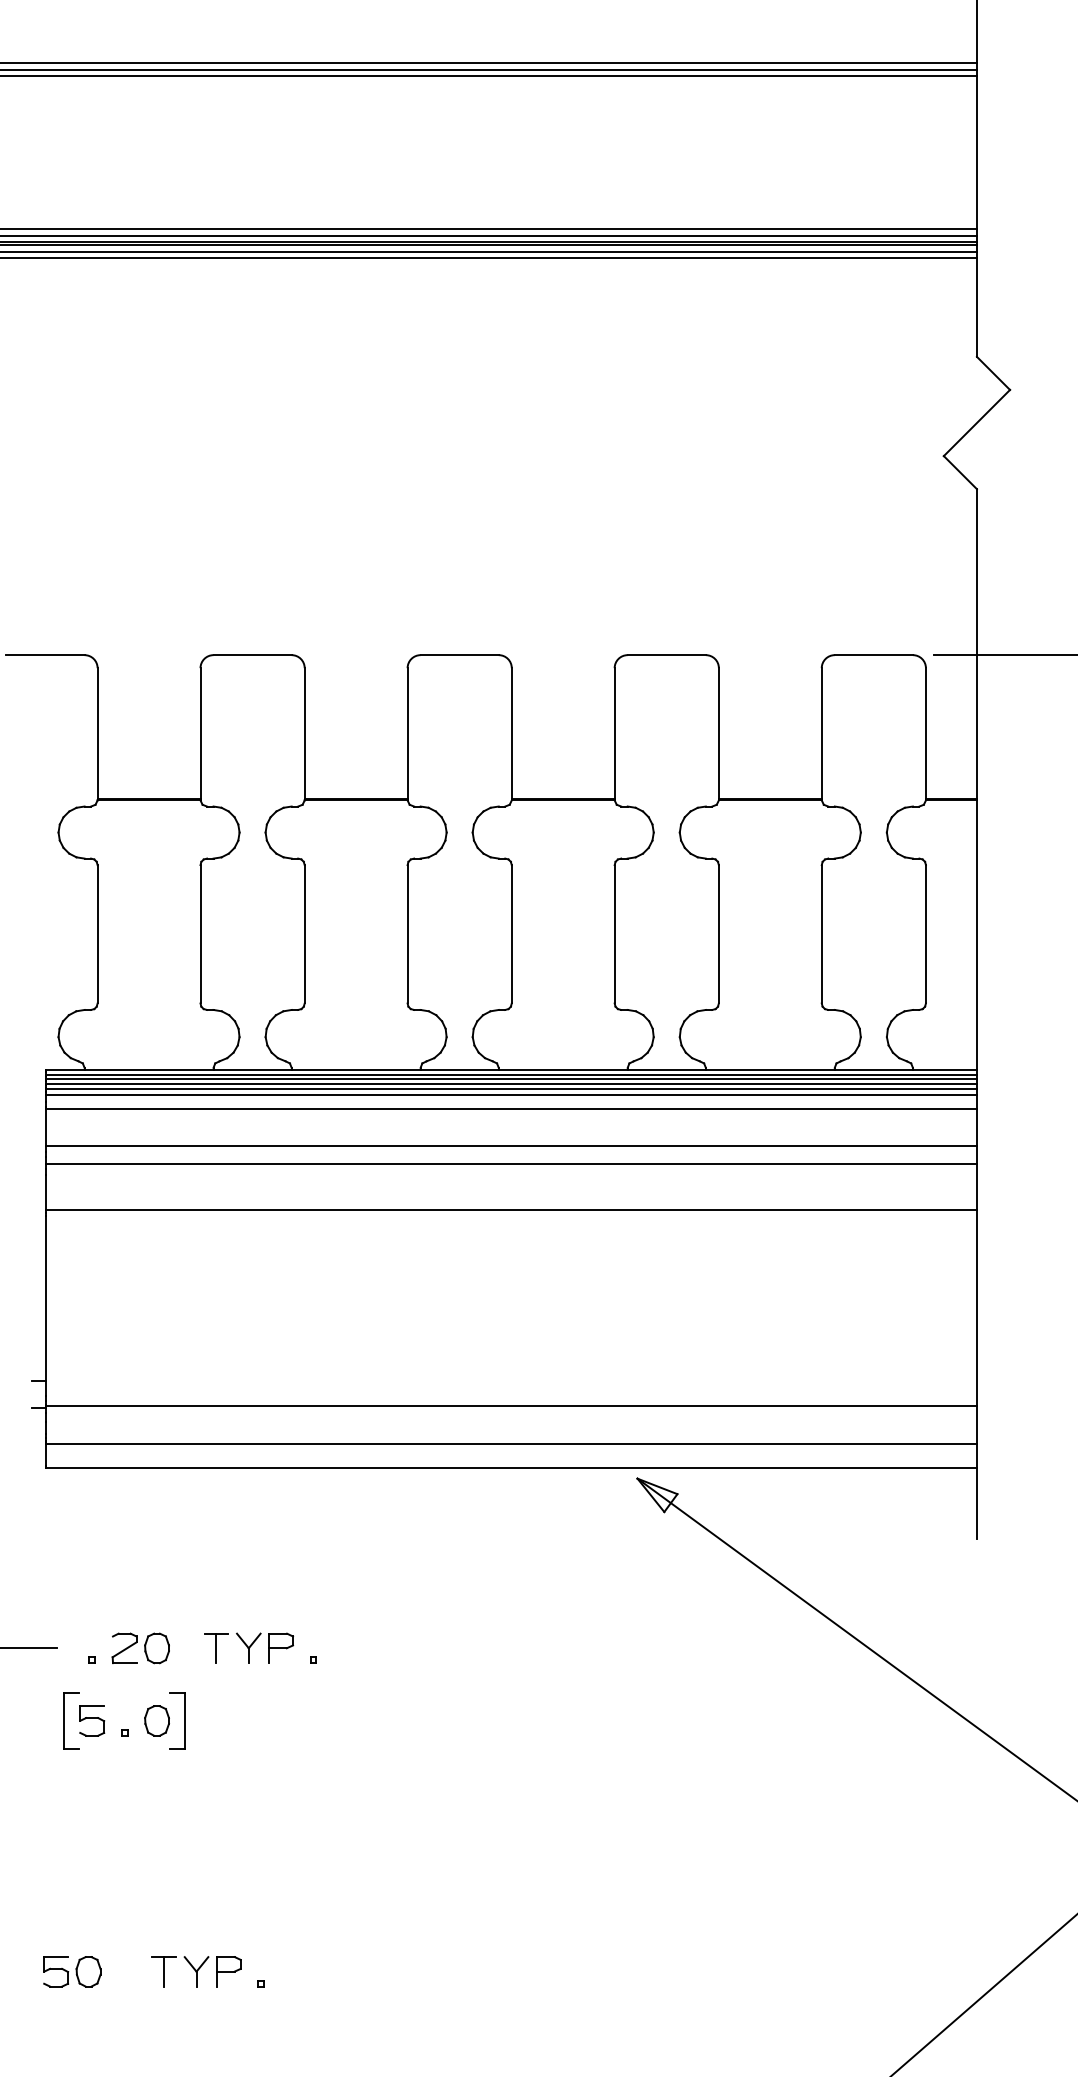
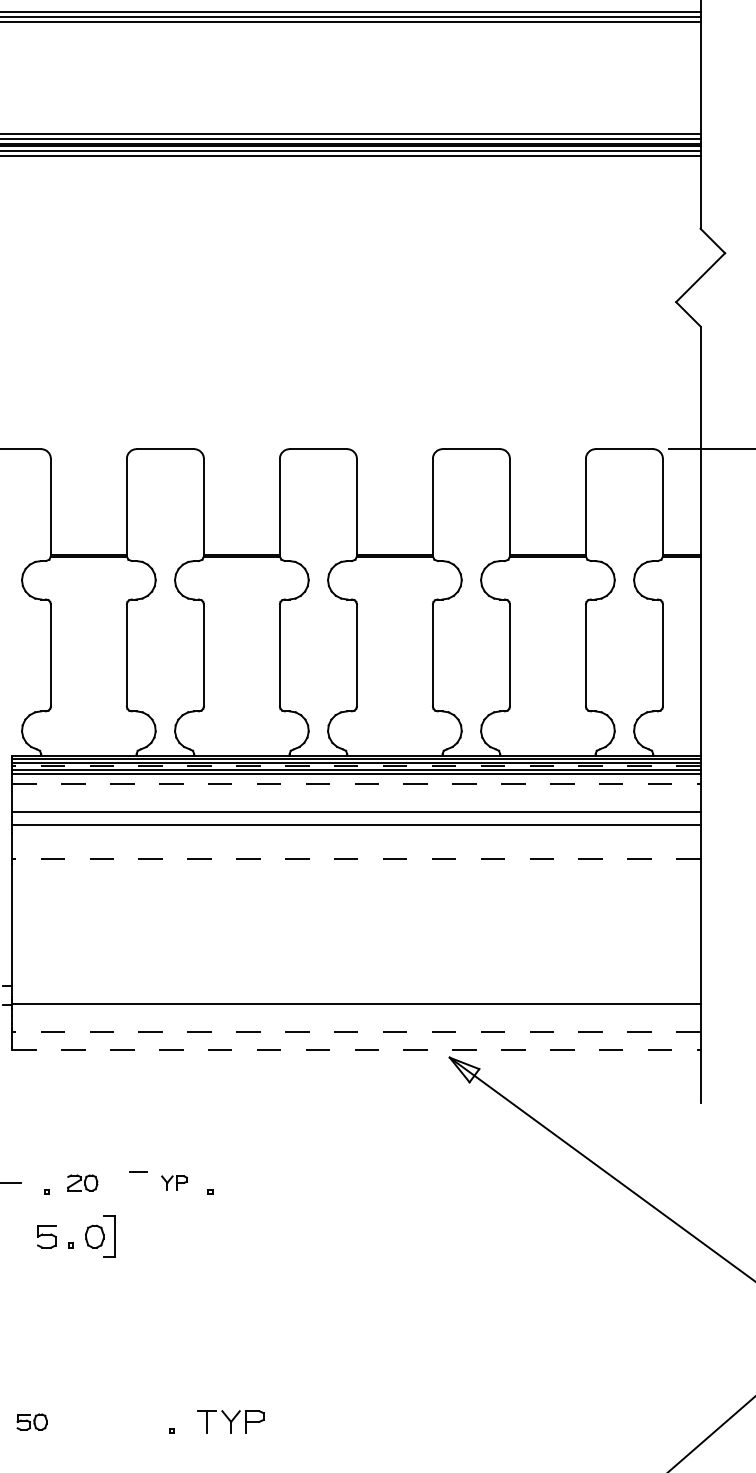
line: (511, 1083) -> (356, 765), solid -> dashed
line: (511, 1108) -> (356, 784), solid -> dashed
line: (511, 1209) -> (356, 858), solid -> dashed
line: (511, 1444) -> (356, 1032), solid -> dashed
line: (511, 1468) -> (356, 1050), solid -> dashed
part: (264, 1647) -> (174, 1182), size x0.6
part: (140, 1648) -> (82, 1183), size x0.7
line: (216, 1648) -> (138, 1183), removed
part: (64, 1720) -> (26, 1236), removed
part: (72, 1971) -> (32, 1421), size x0.7
part: (196, 1971) -> (231, 1421), moved

